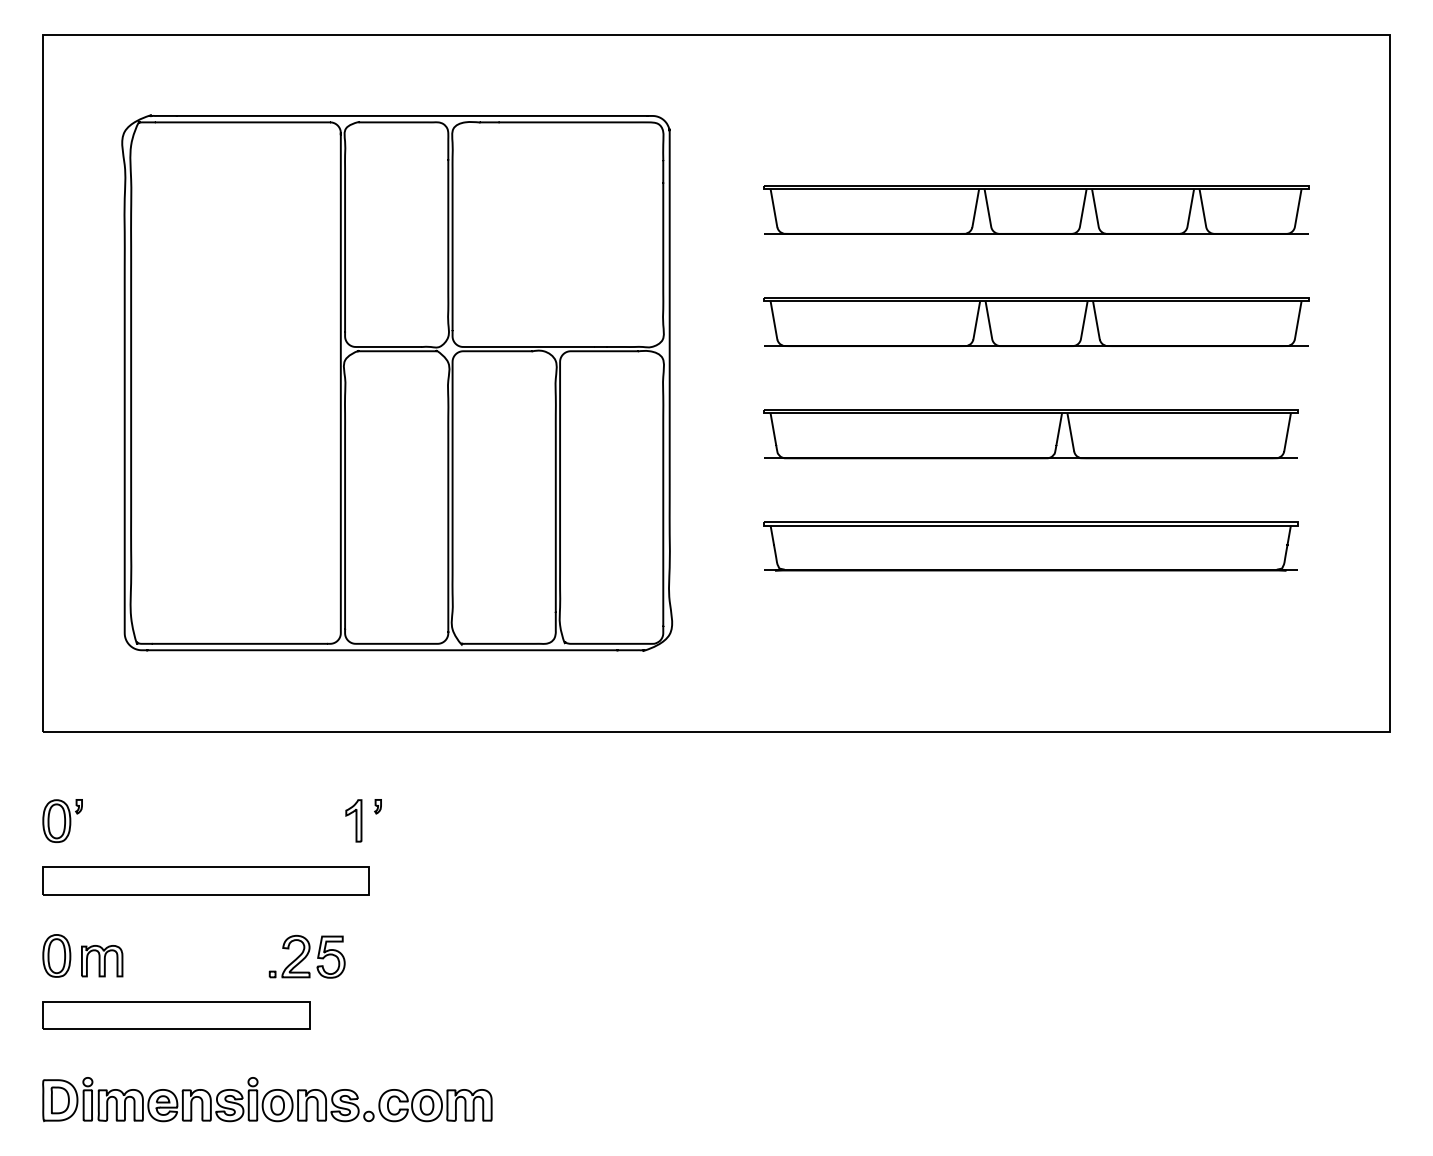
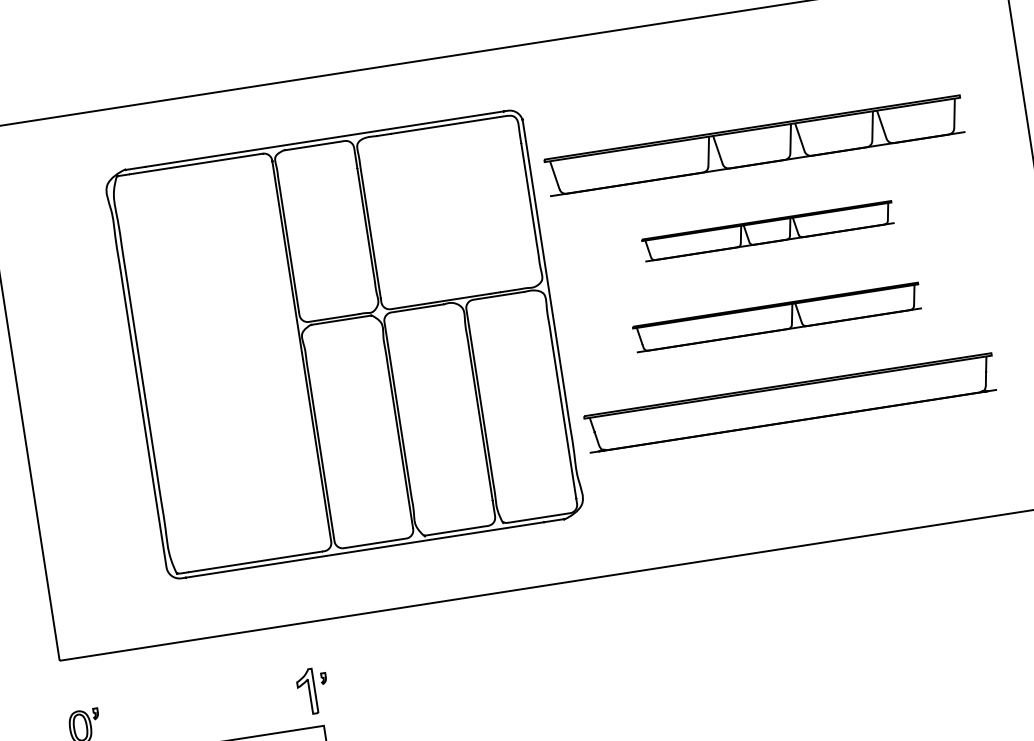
part: (1036, 321) -> (768, 230), size x0.6
part: (397, 382) -> (344, 344), moved
part: (1030, 434) -> (777, 317), size x0.7
part: (353, 820) -> (306, 691), size x1.4

